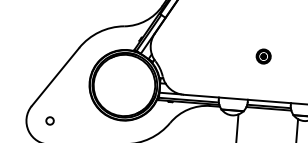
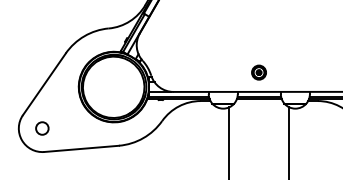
part: (263, 56) -> (258, 72), moved
circle: (50, 120) -> (42, 128), size x1.67

